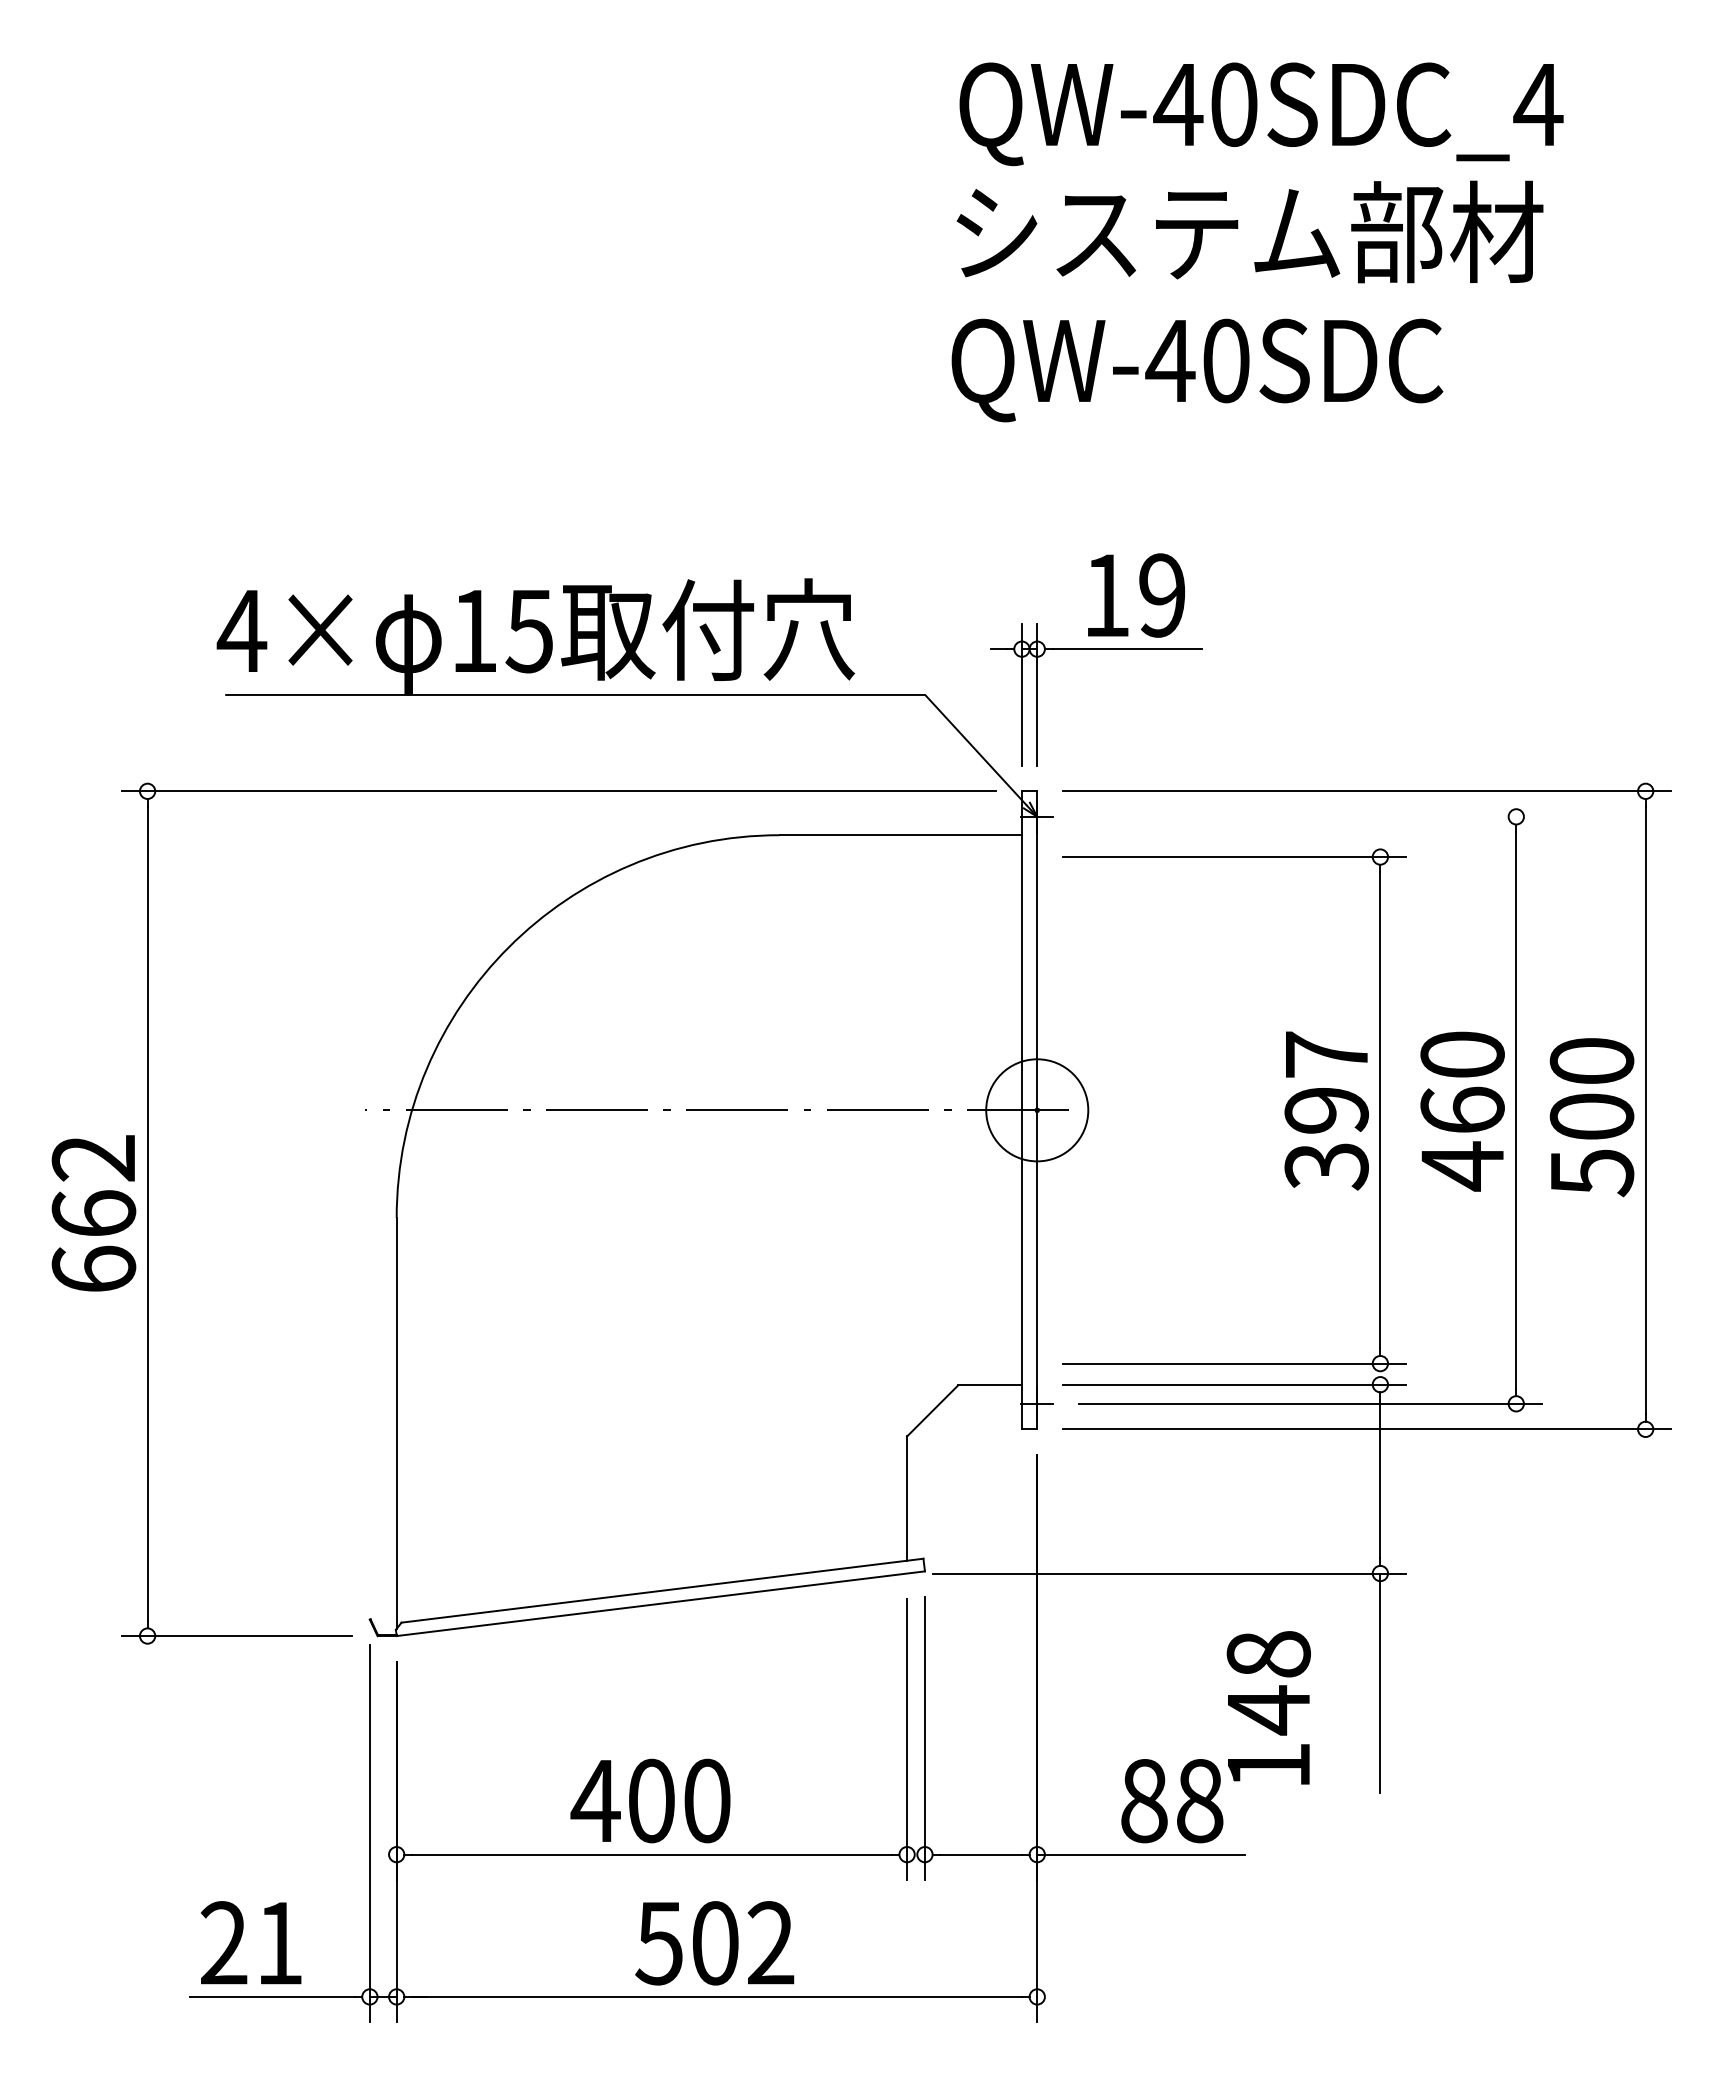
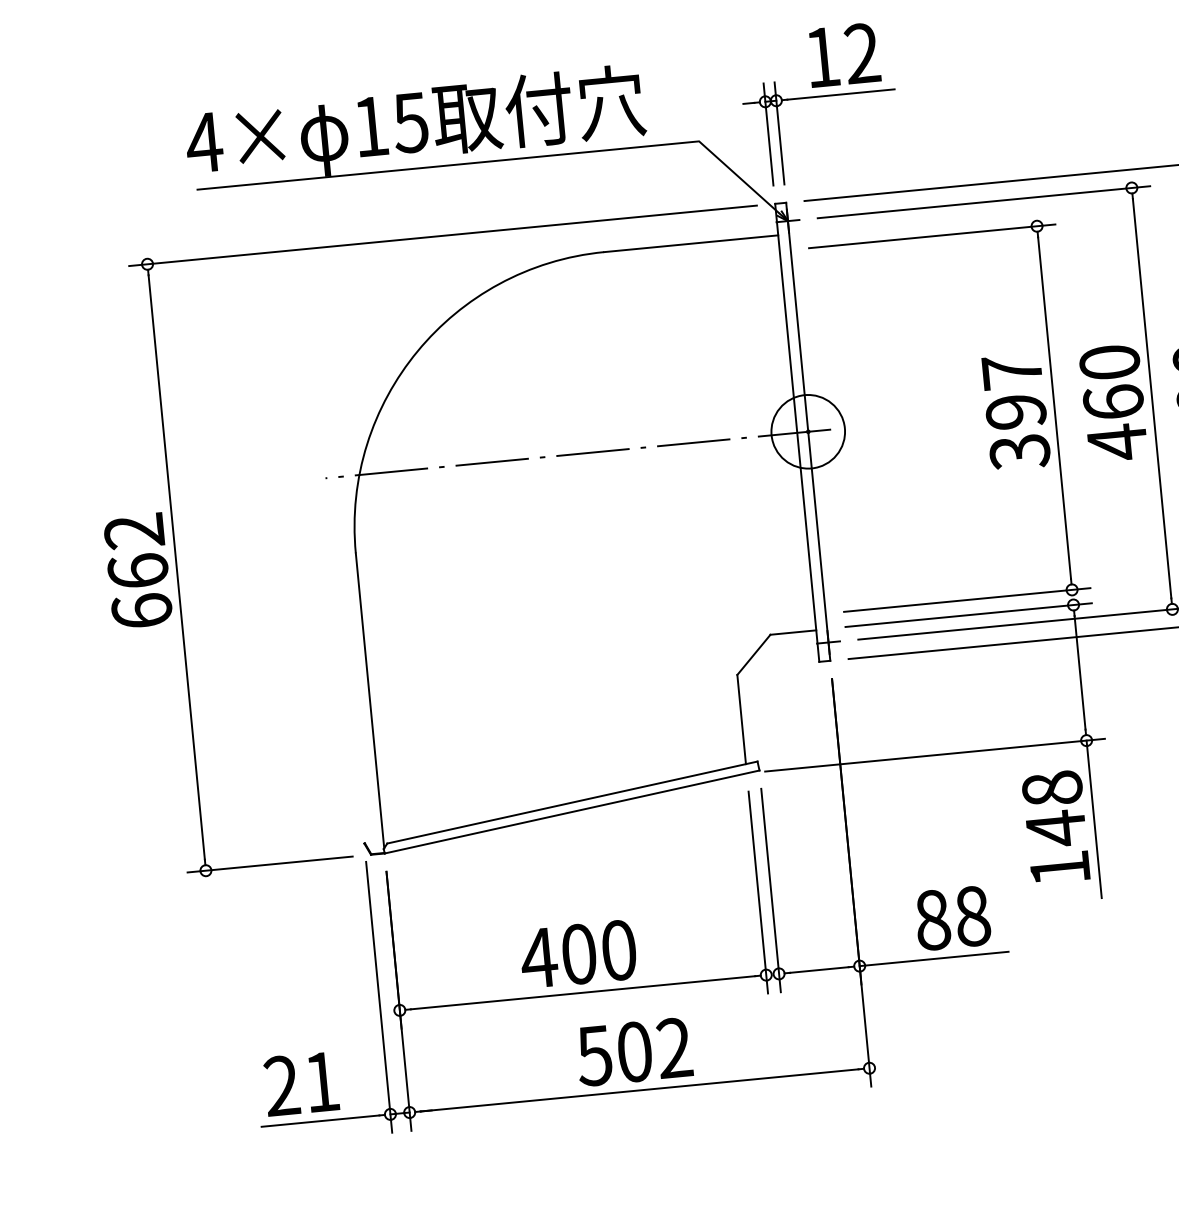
text: (1162, 595) -> (862, 53), 19 -> 12
line: (1309, 816) -> (983, 202), added
text: (1268, 1707) -> (1055, 826), moved

